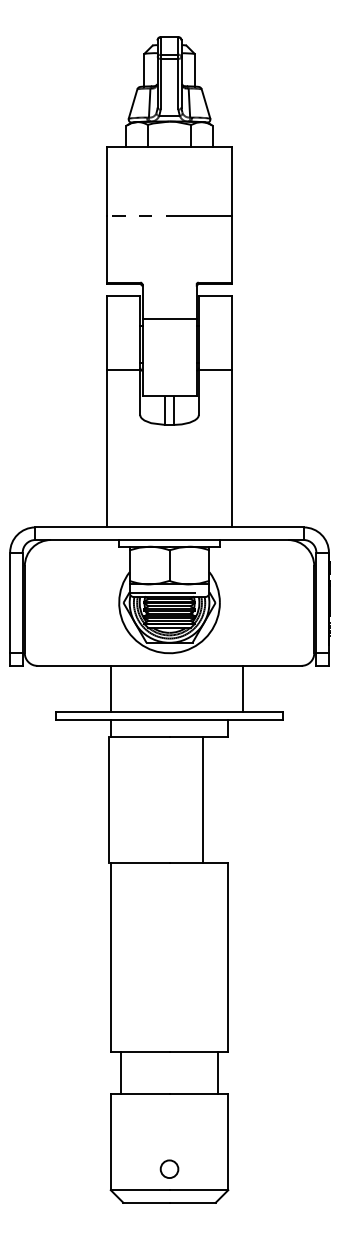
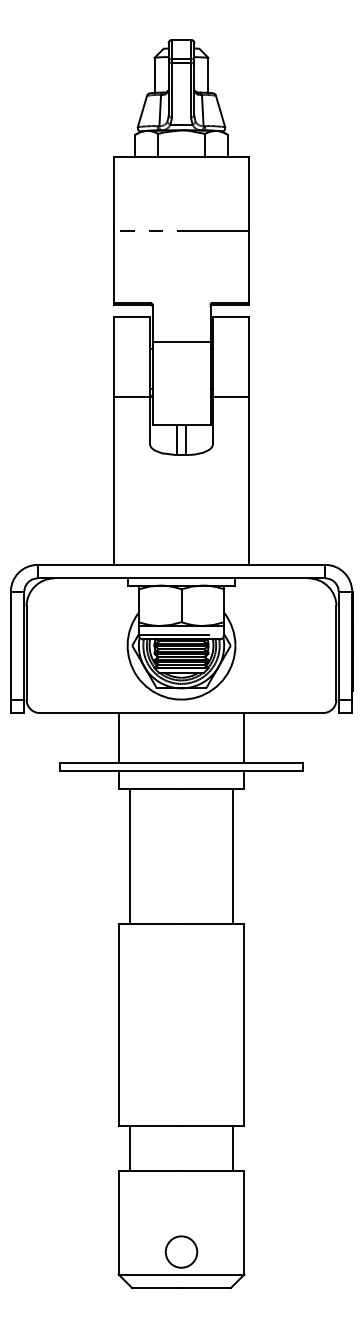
line: (243, 688) -> (244, 737), moved
line: (109, 800) -> (130, 857), moved
line: (202, 800) -> (232, 857), moved
circle: (169, 1168) -> (181, 1251), size x1.67

